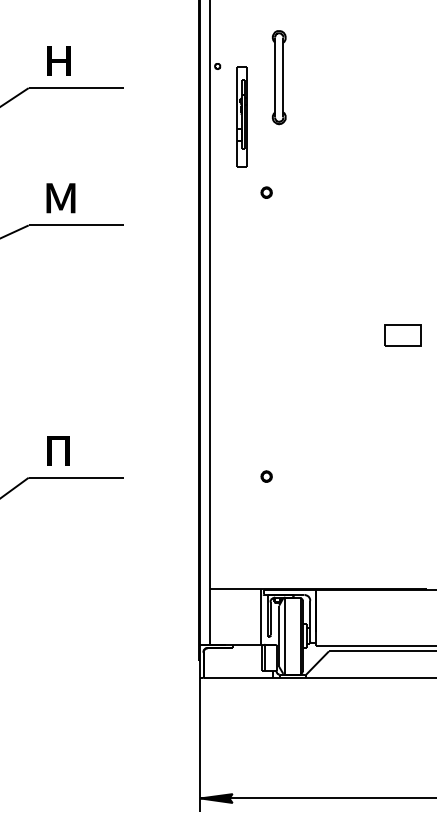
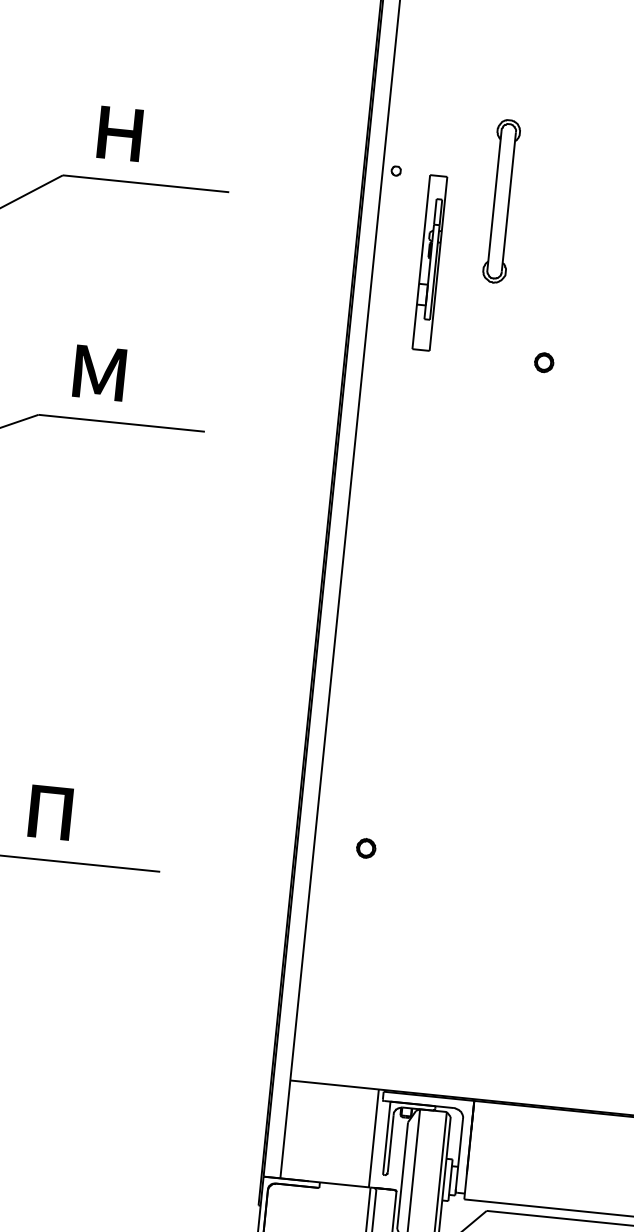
part: (266, 192) -> (543, 362), moved
part: (266, 476) -> (365, 848), moved

